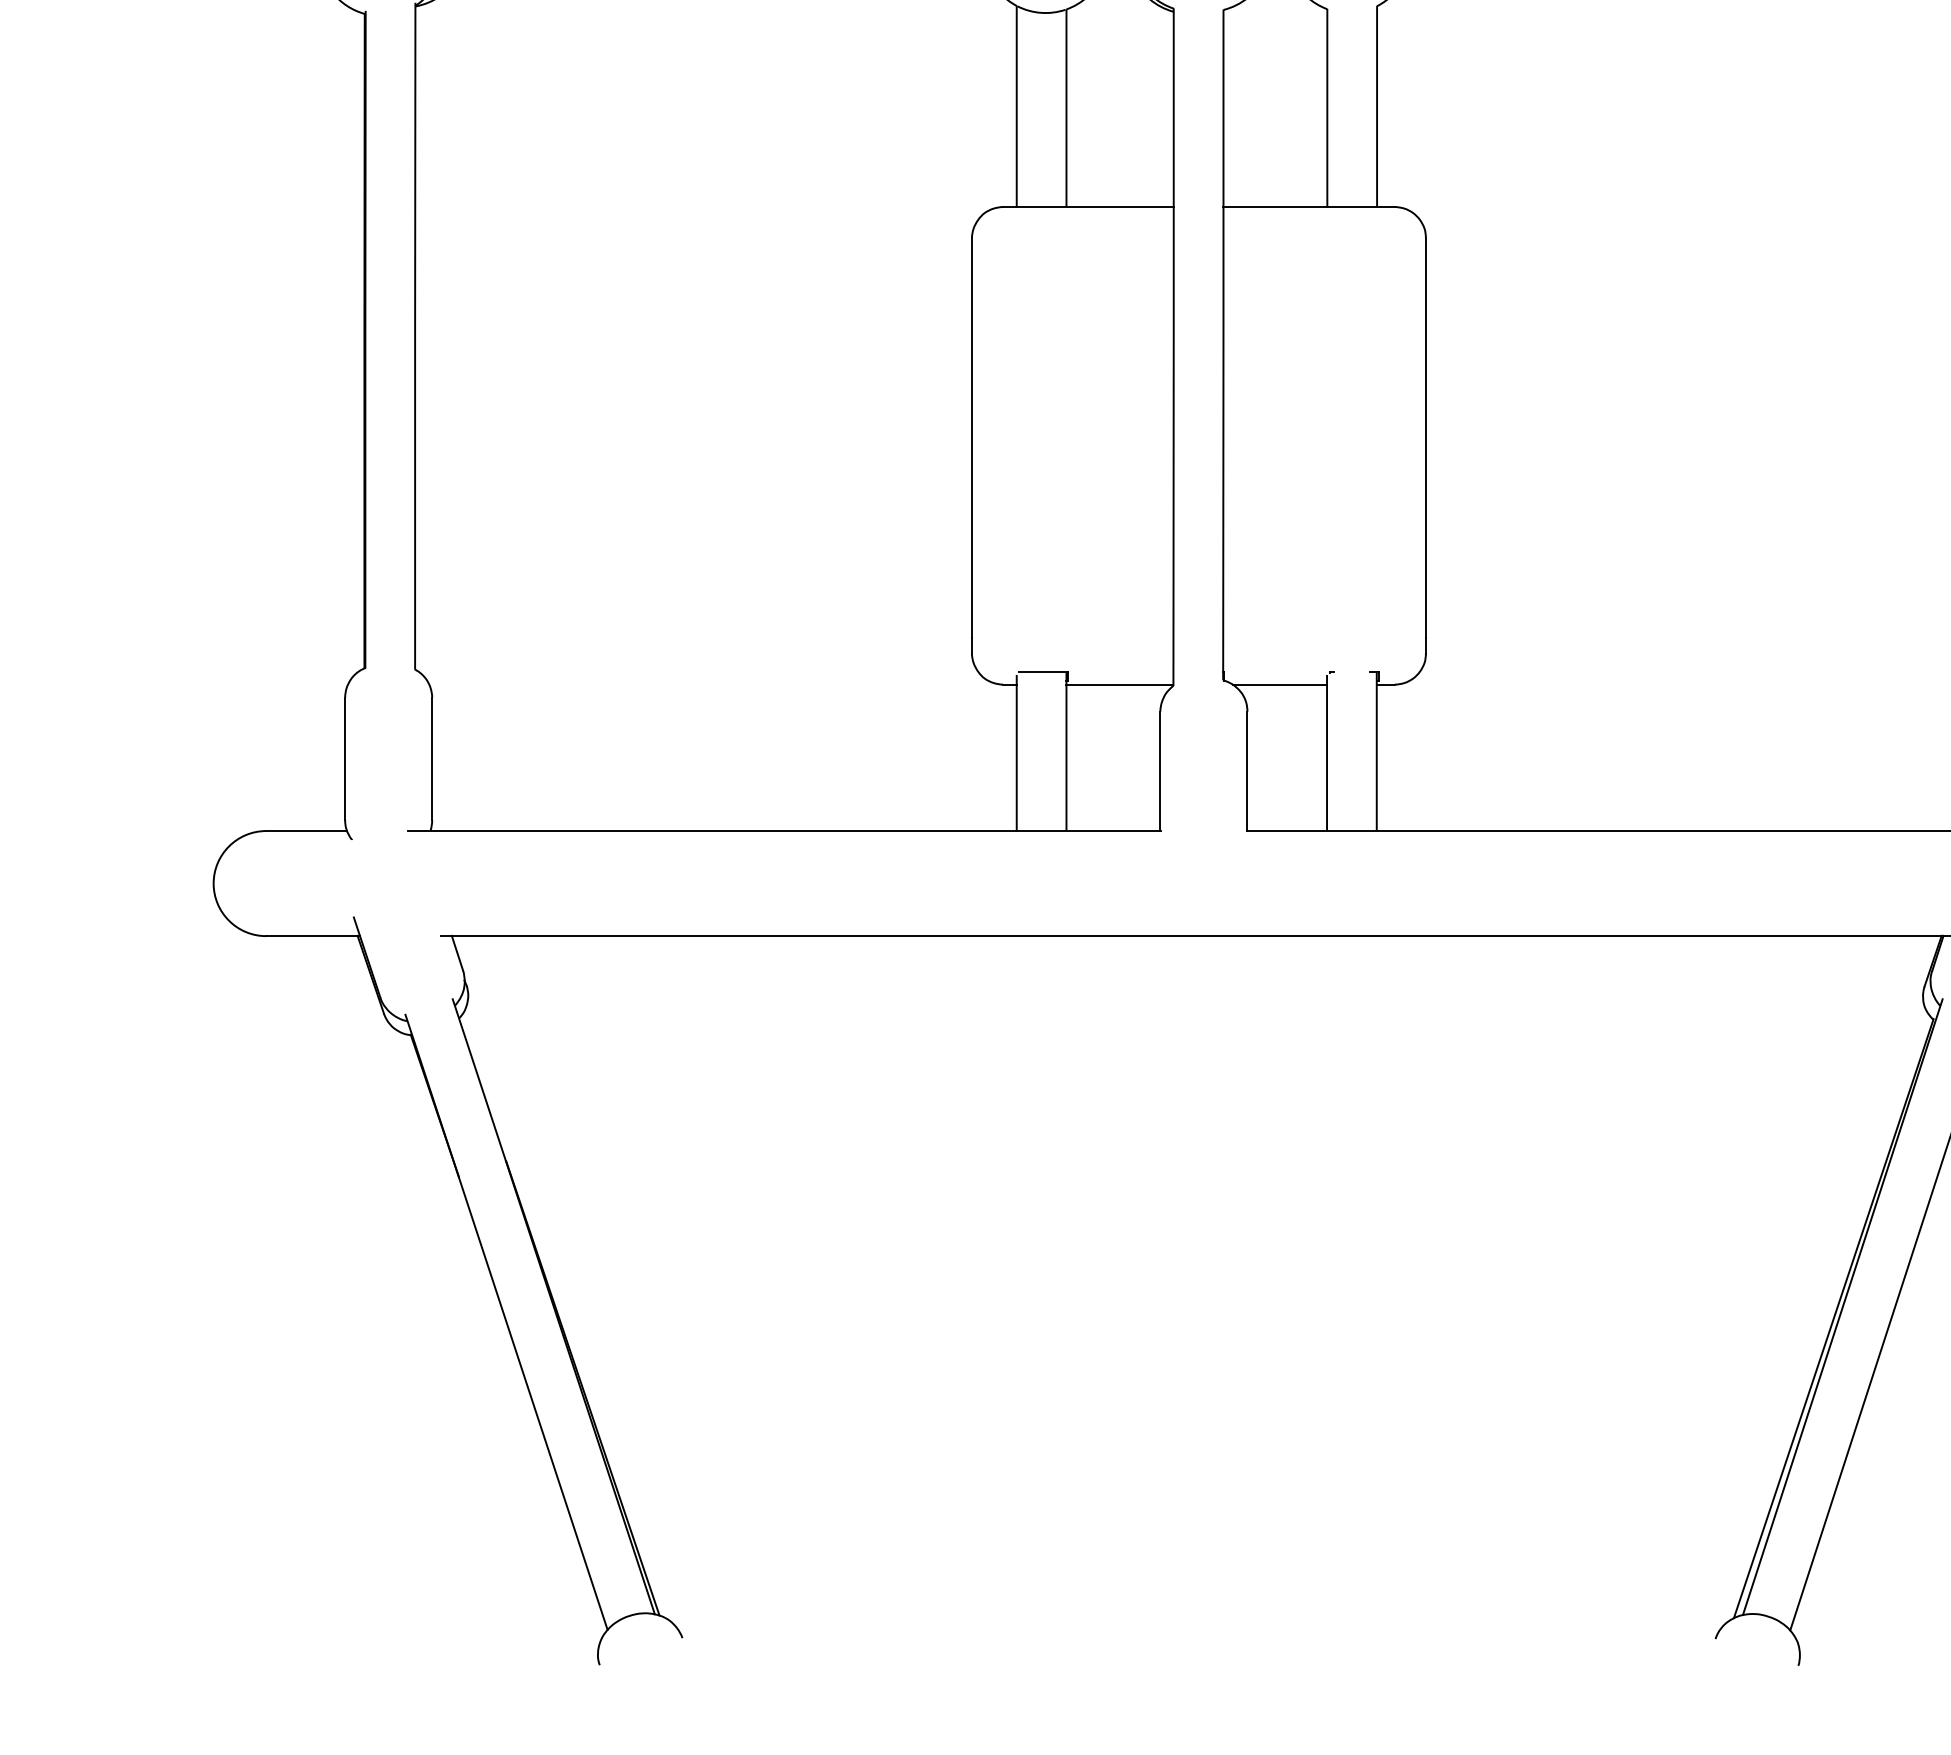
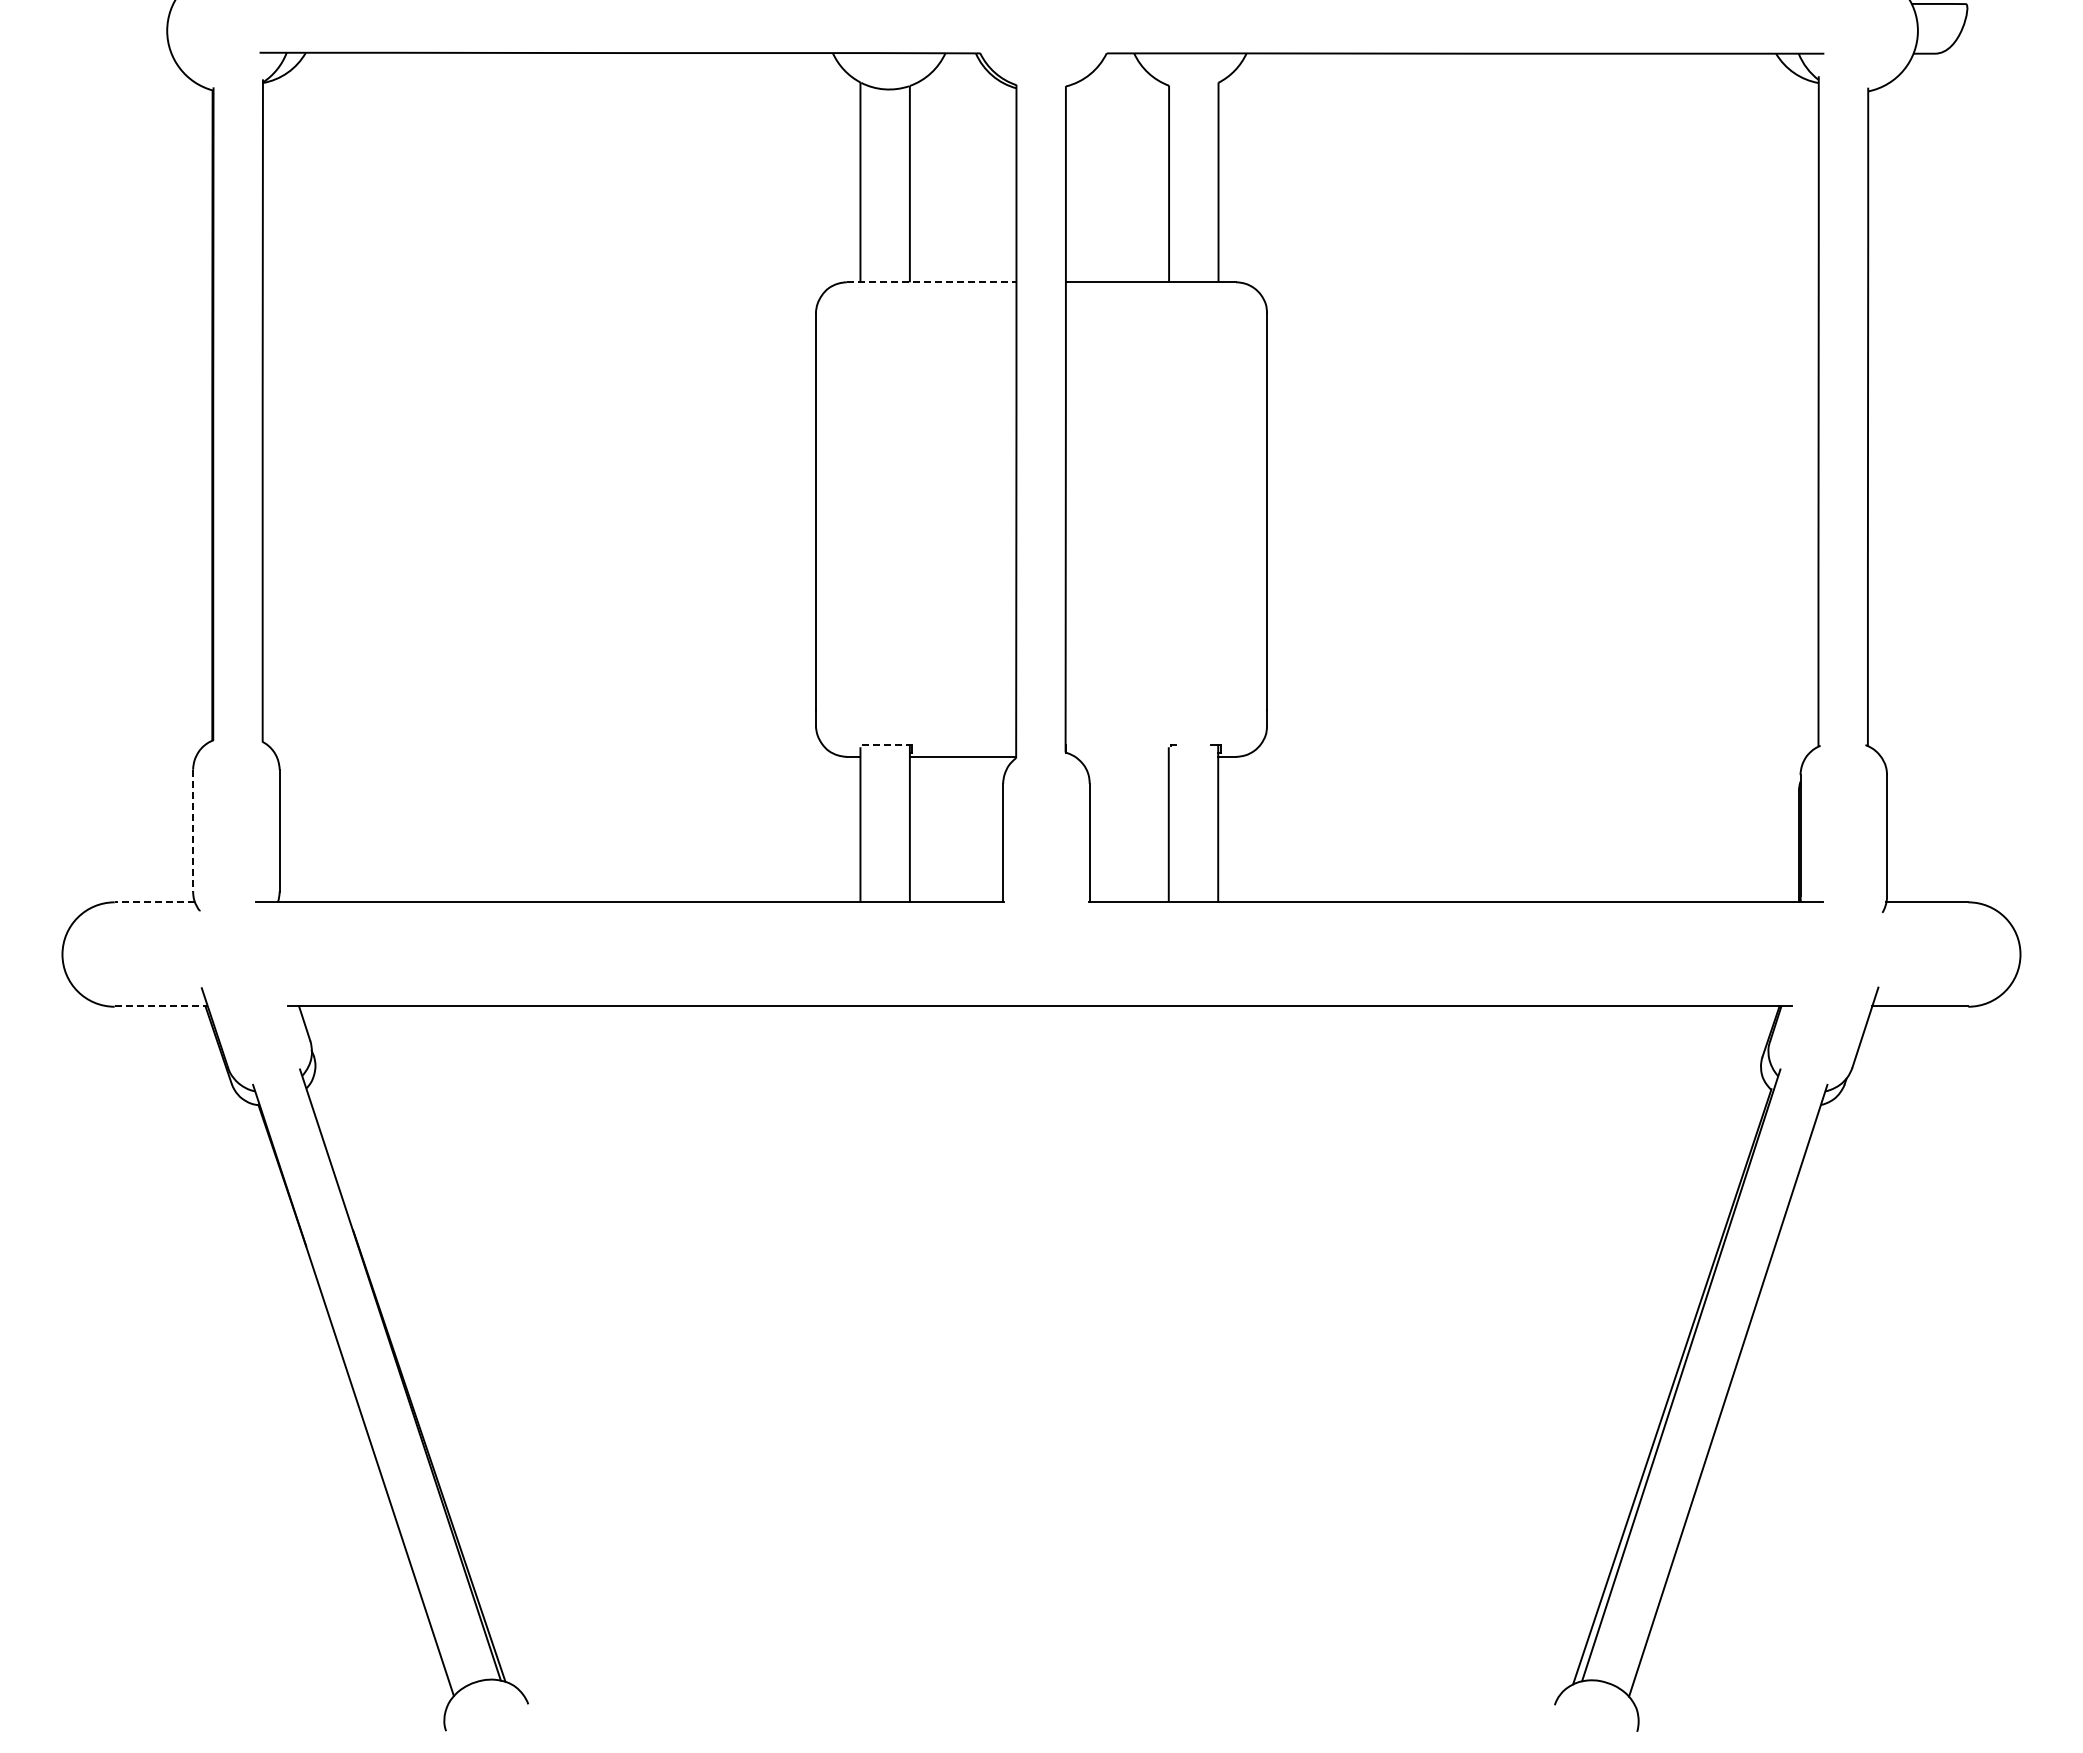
line: (1088, 207) -> (931, 282), solid -> dashed
line: (1043, 672) -> (887, 744), solid -> dashed
line: (1279, 684) -> (1121, 756), removed
line: (345, 758) -> (193, 830), solid -> dashed
line: (306, 831) -> (154, 902), solid -> dashed
line: (313, 935) -> (161, 1006), solid -> dashed

